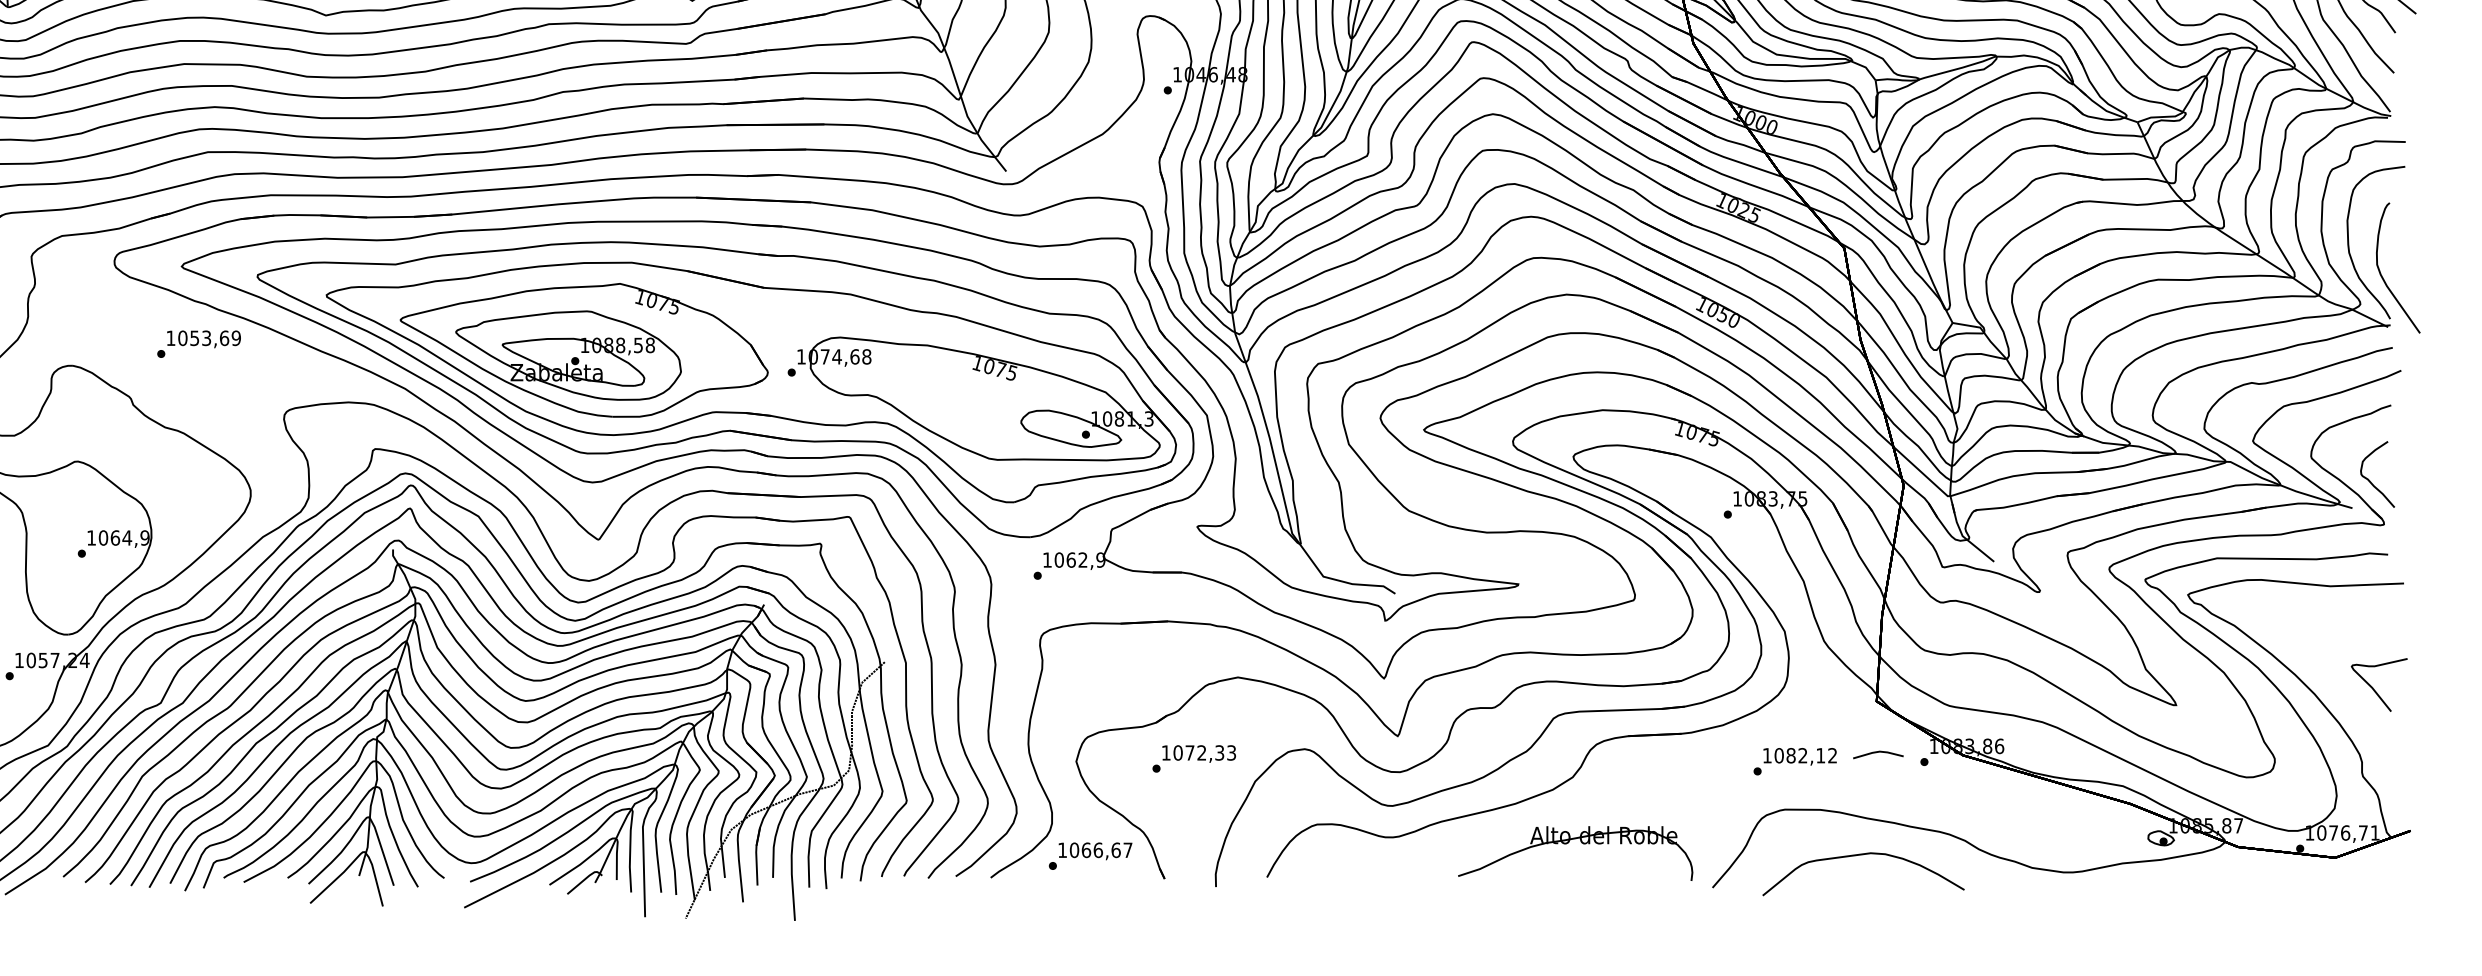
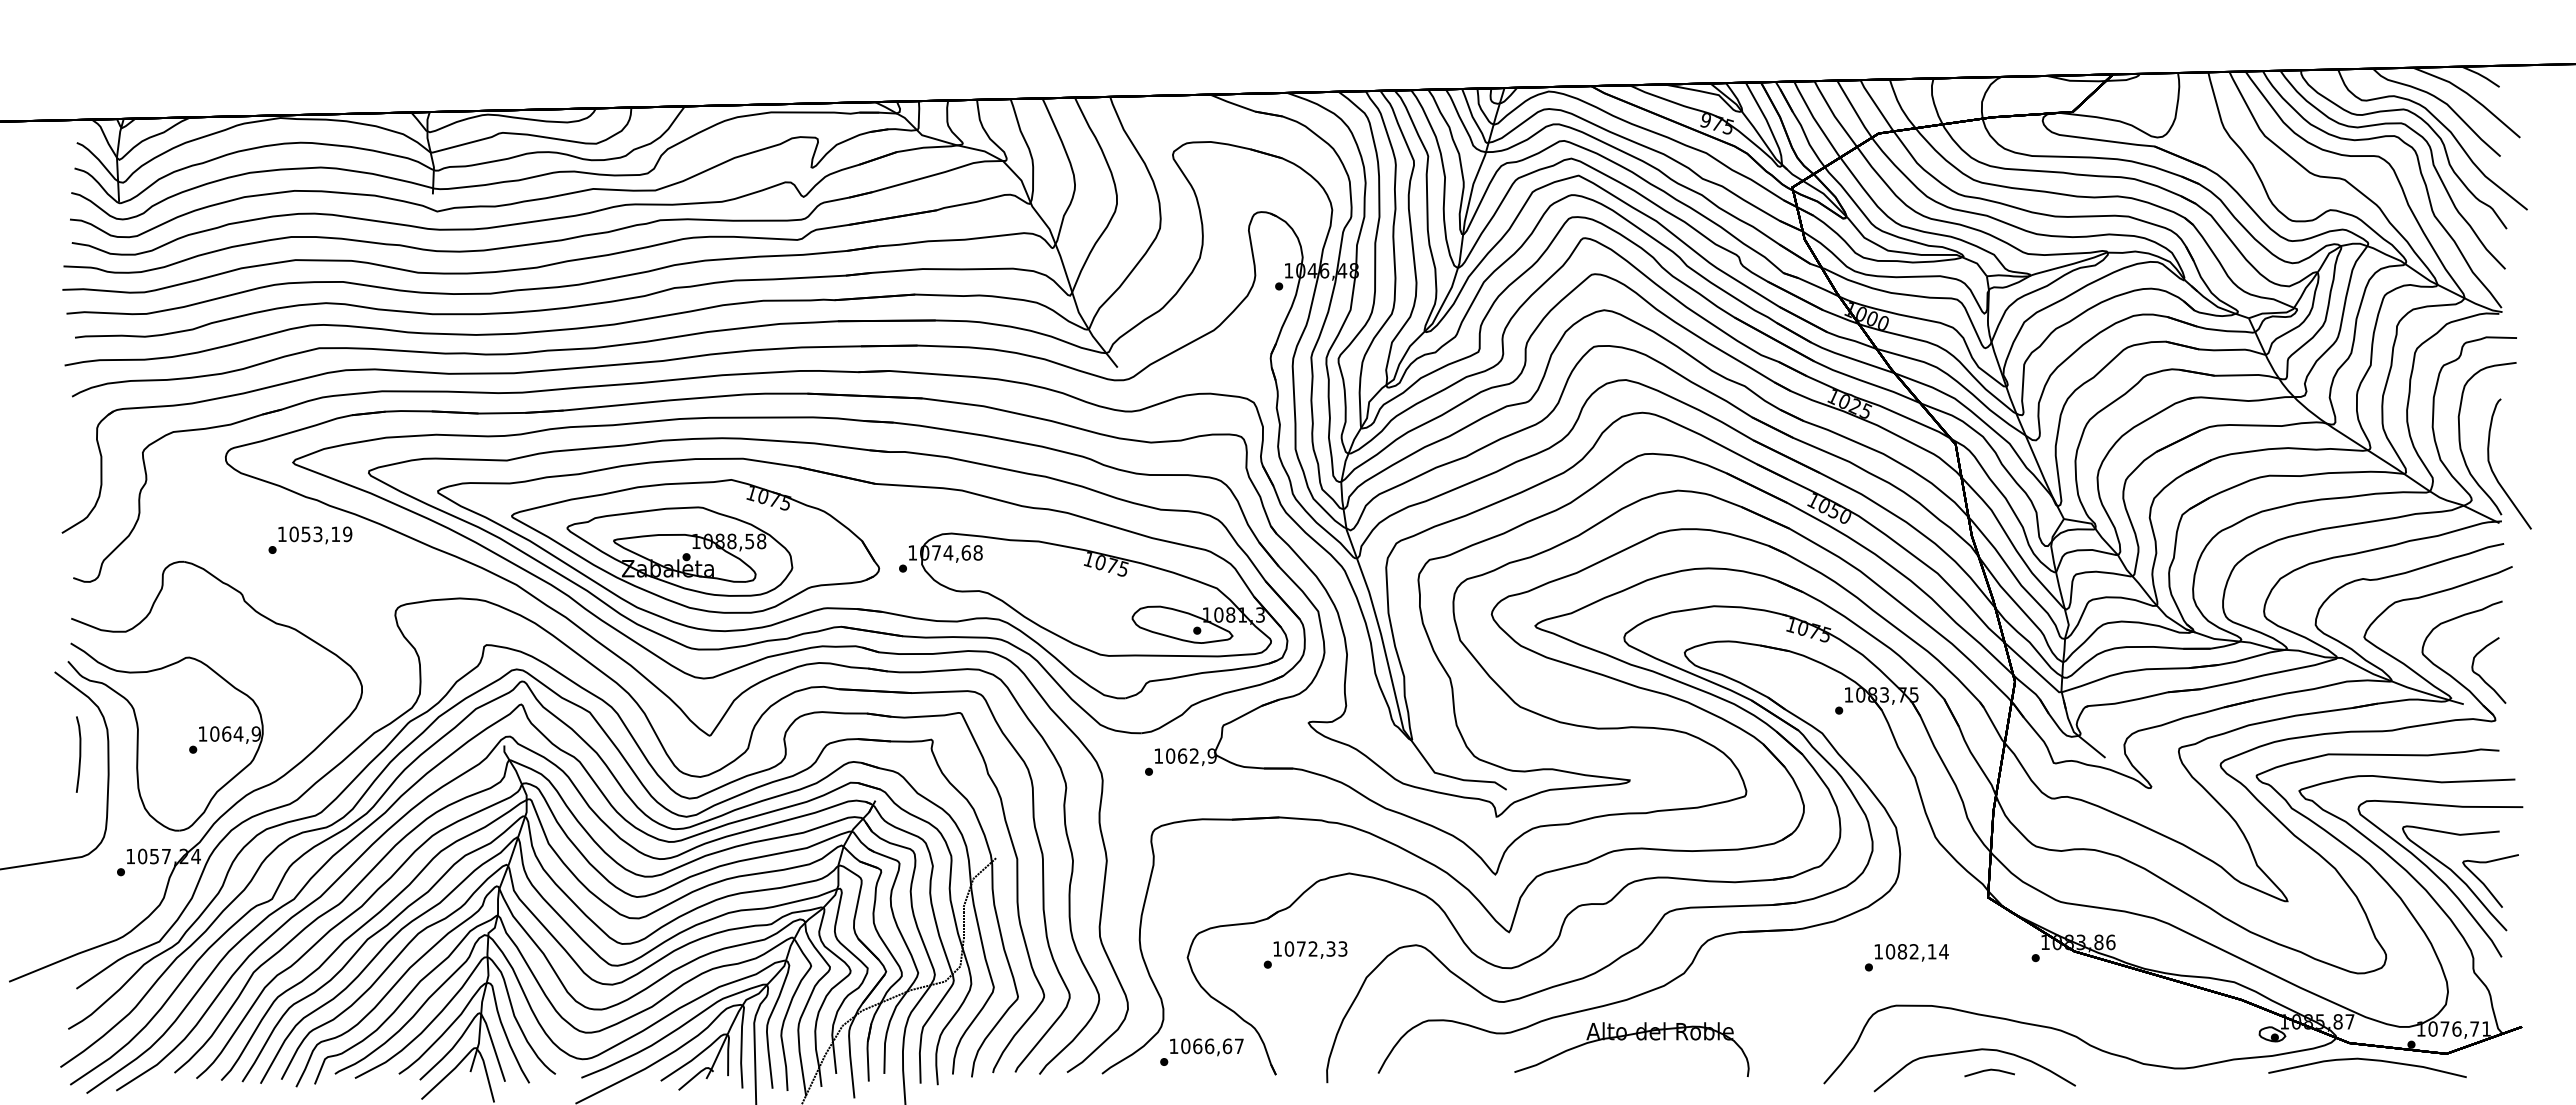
text: (224, 338) -> (335, 534), 1053,69 -> 1053,19
part: (2329, 682) -> (2440, 878), added
line: (1878, 752) -> (1989, 1070), moved
text: (1832, 755) -> (1943, 951), 1082,12 -> 1082,14
part: (1567, 844) -> (1623, 1040), moved
curve: (2256, 864) -> (2367, 1060), added

